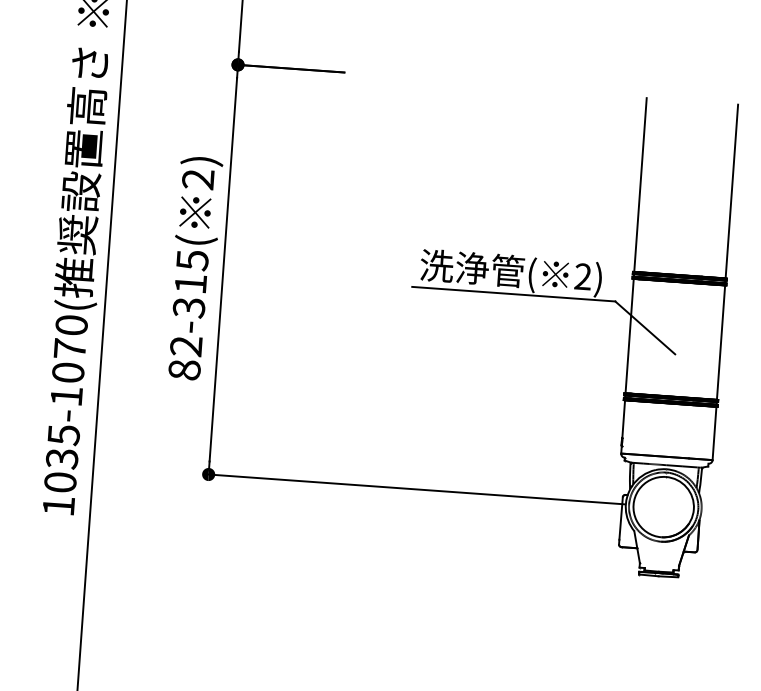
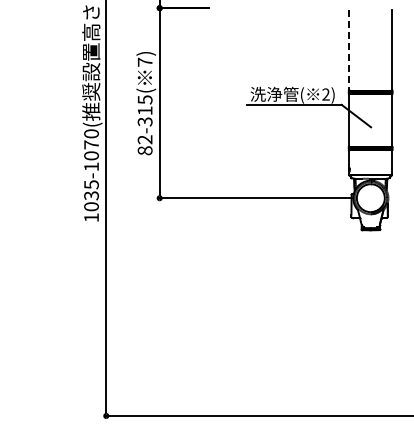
text: (197, 177) -> (144, 61), 2) -> 7)
line: (640, 185) -> (349, 50), solid -> dashed

